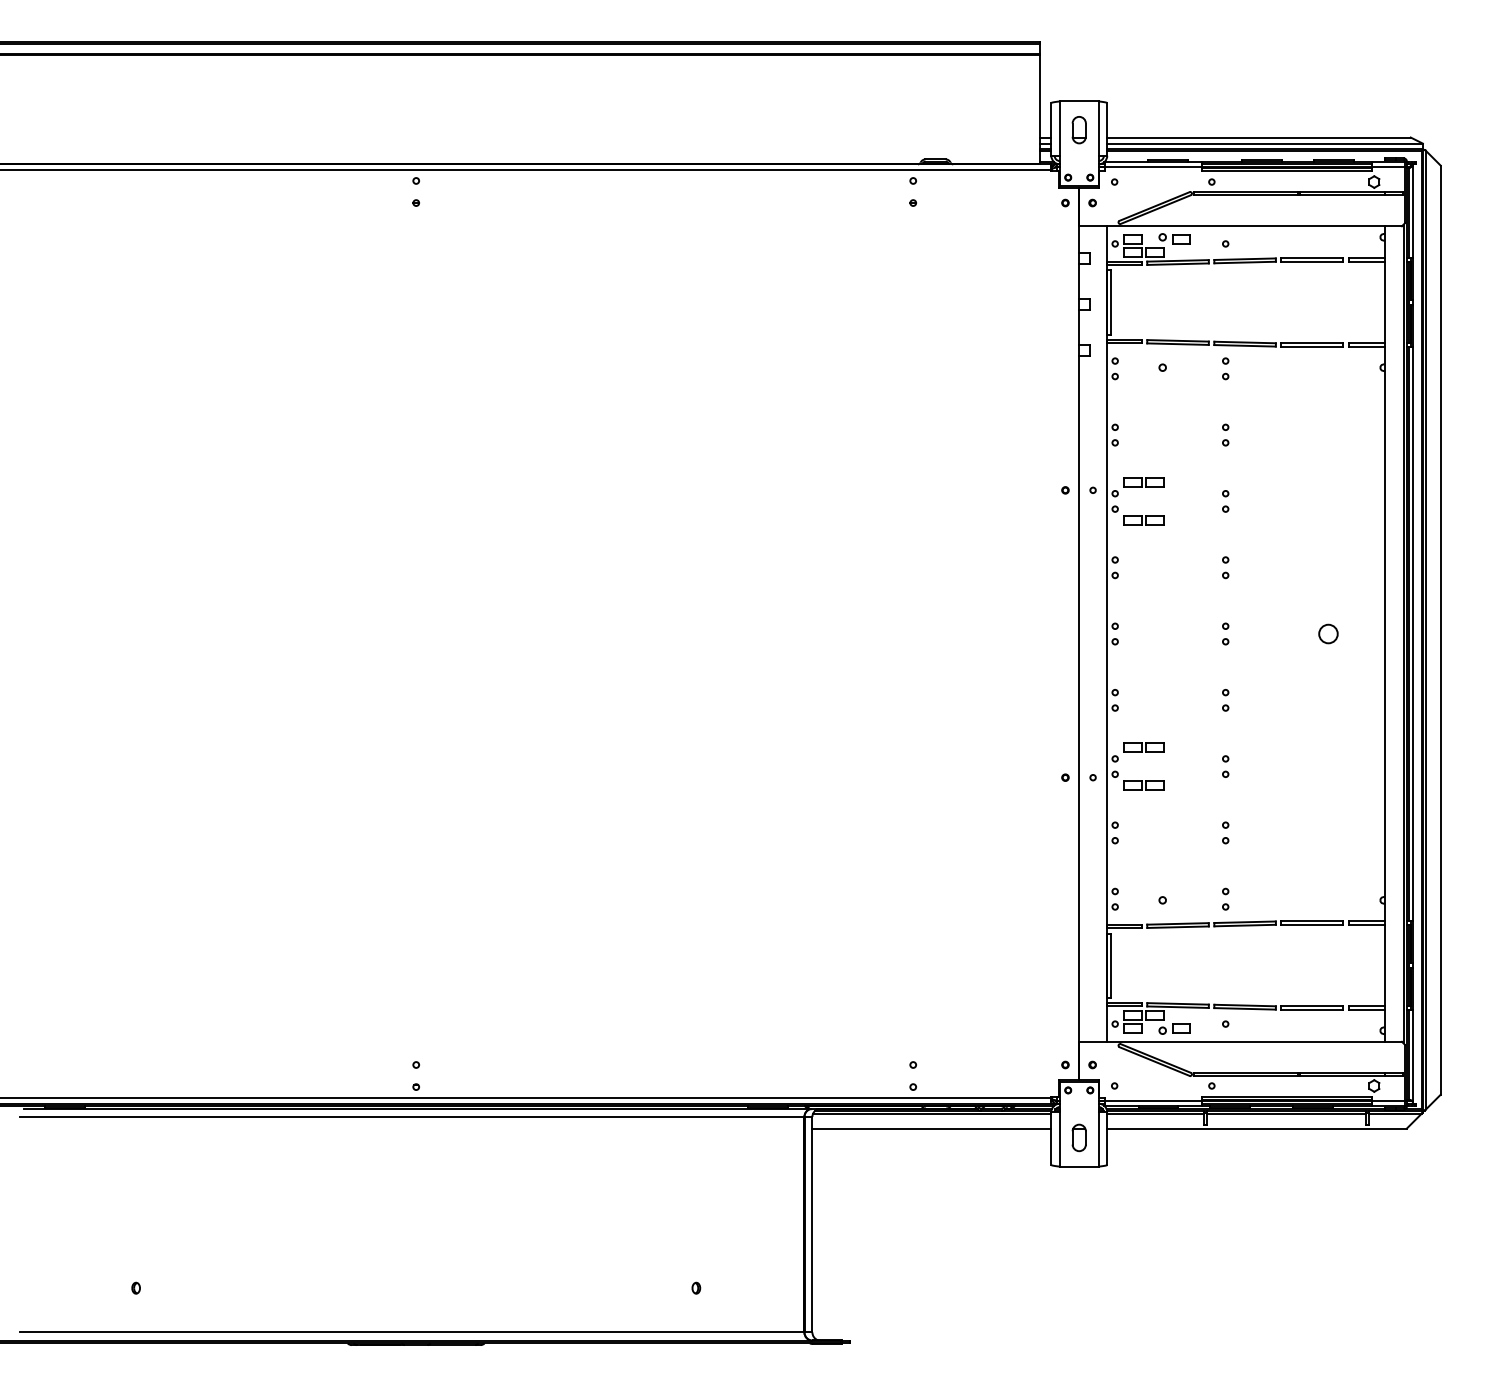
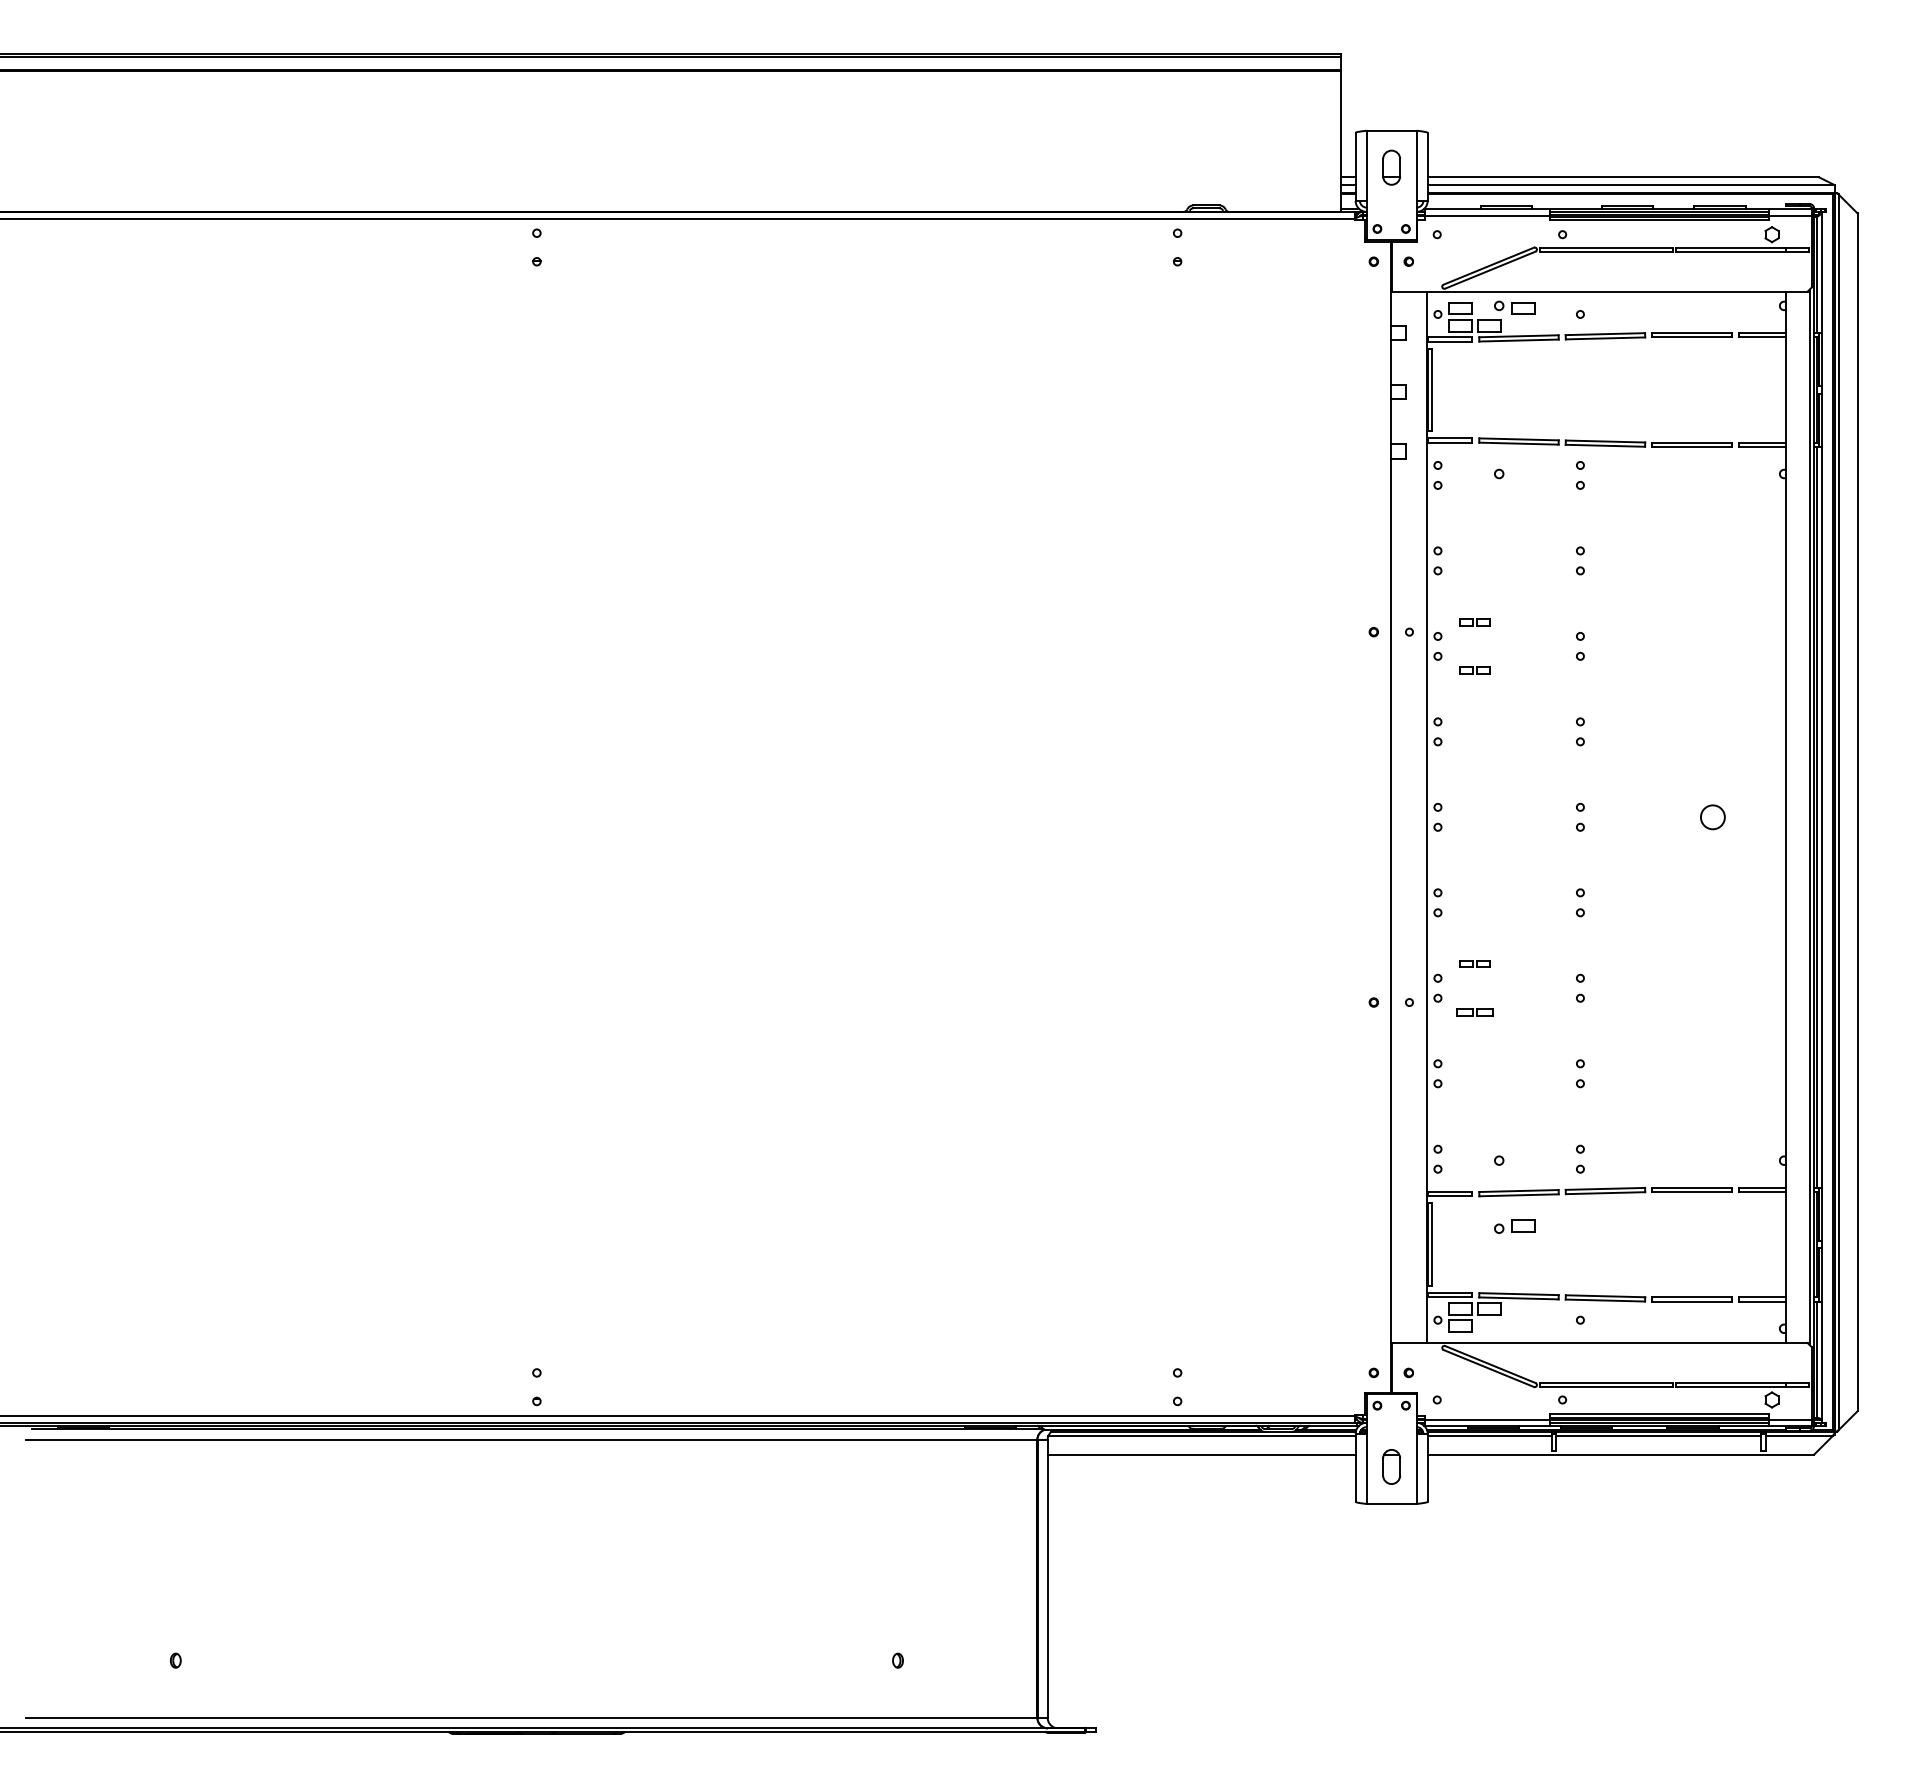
part: (1143, 482) -> (1474, 621), size x0.6
part: (1143, 520) -> (1474, 670), size x0.6
part: (1143, 747) -> (1474, 963), size x0.6
part: (1143, 785) -> (1474, 1012), size x0.7
part: (1174, 1028) -> (1514, 1226), moved

